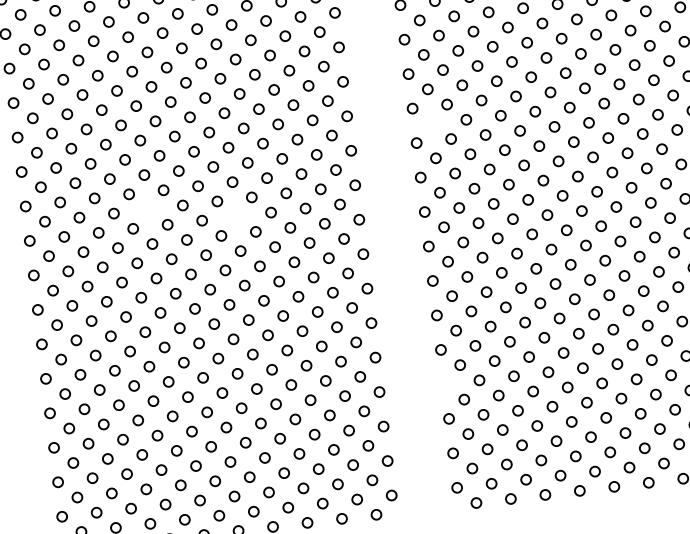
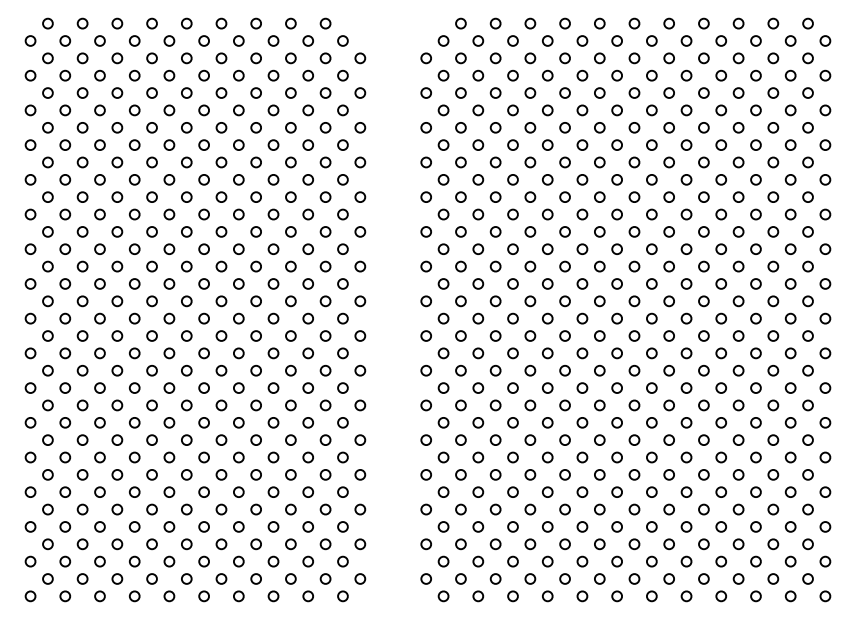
circle: (431, 123) -> (443, 214), added
circle: (147, 209) -> (151, 266), added
circle: (236, 216) -> (238, 283), added
circle: (444, 384) -> (425, 474), added

